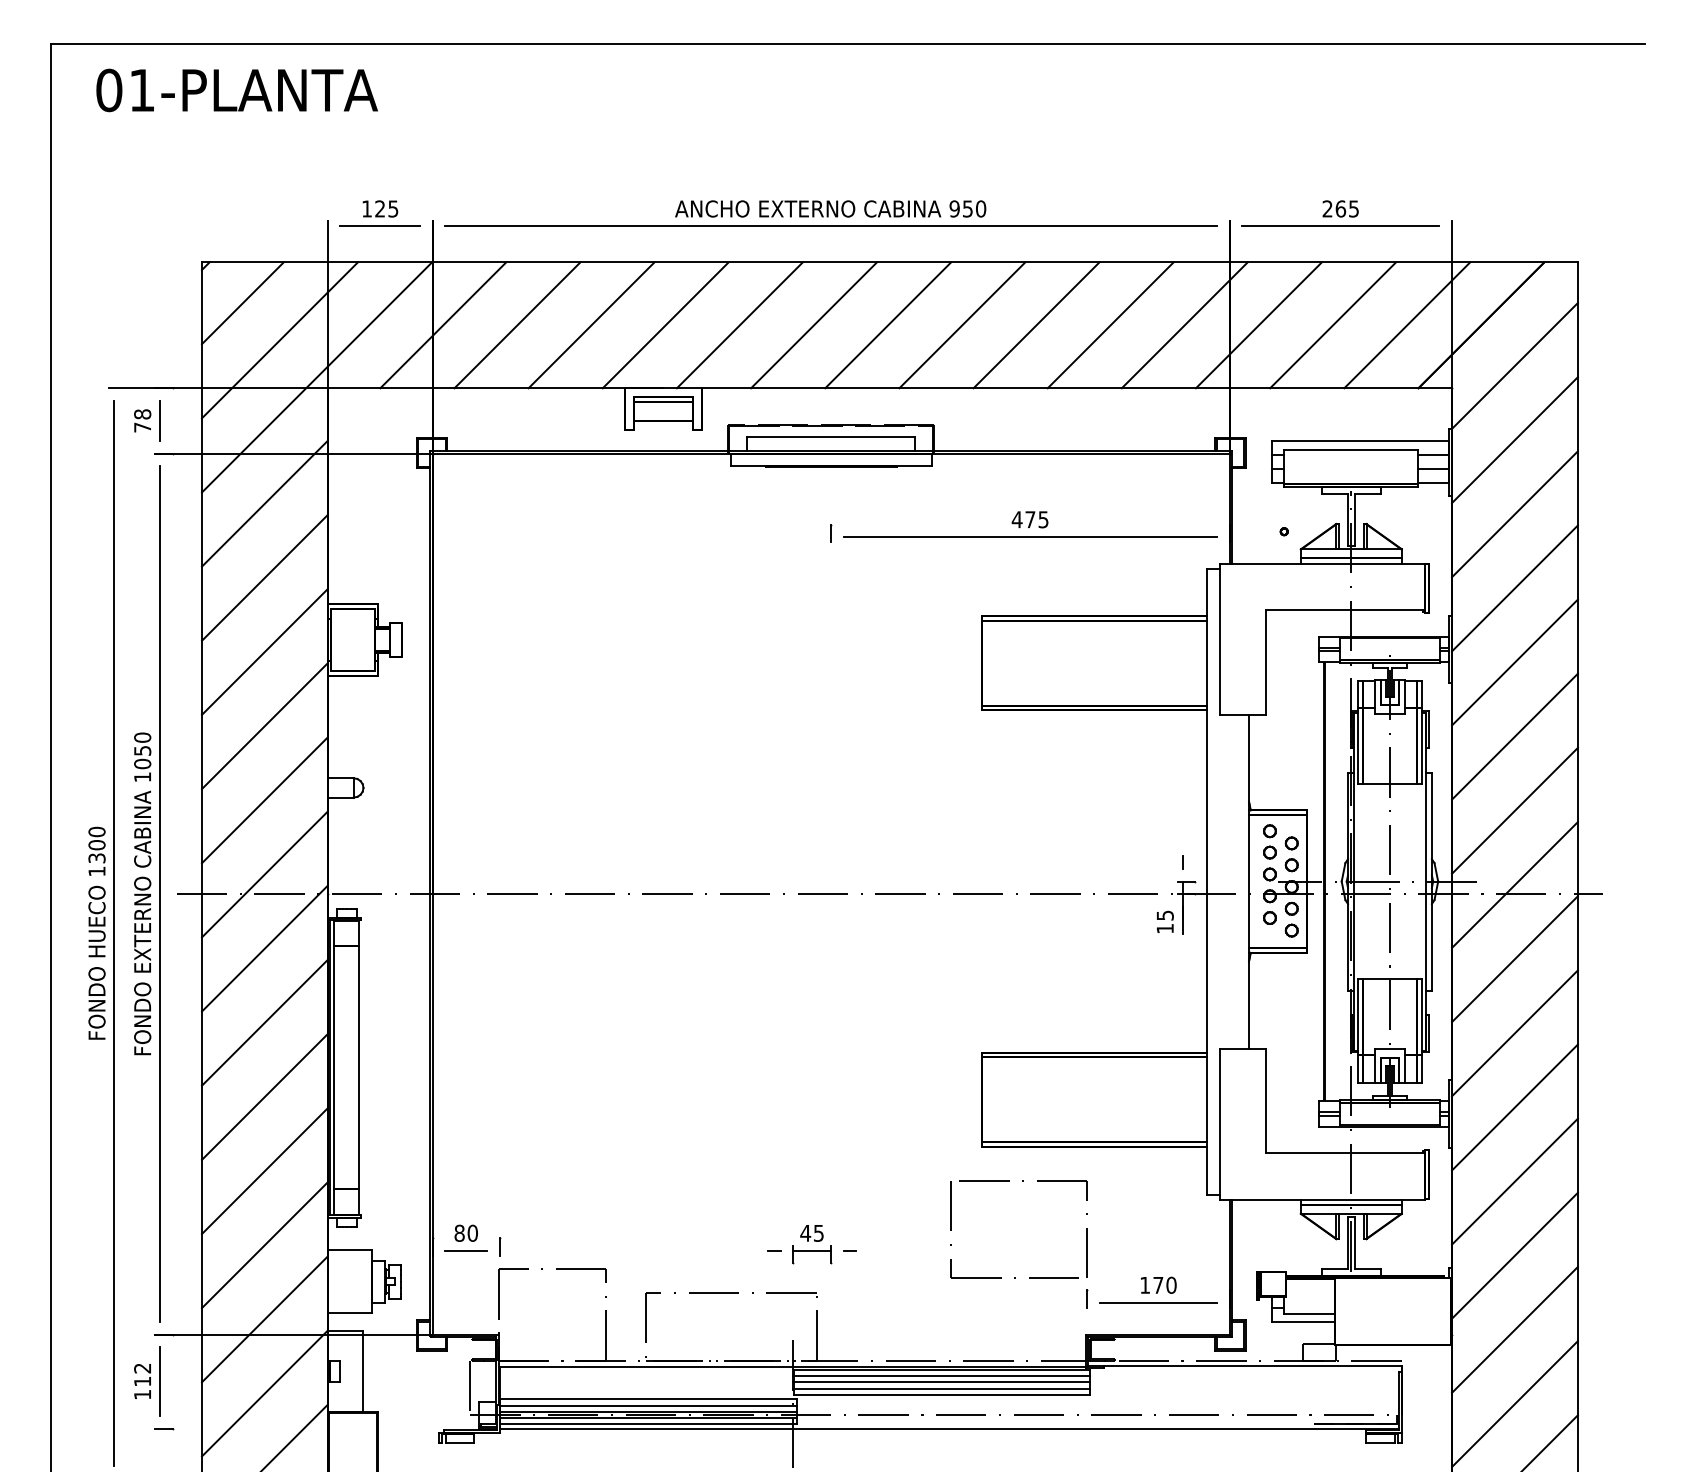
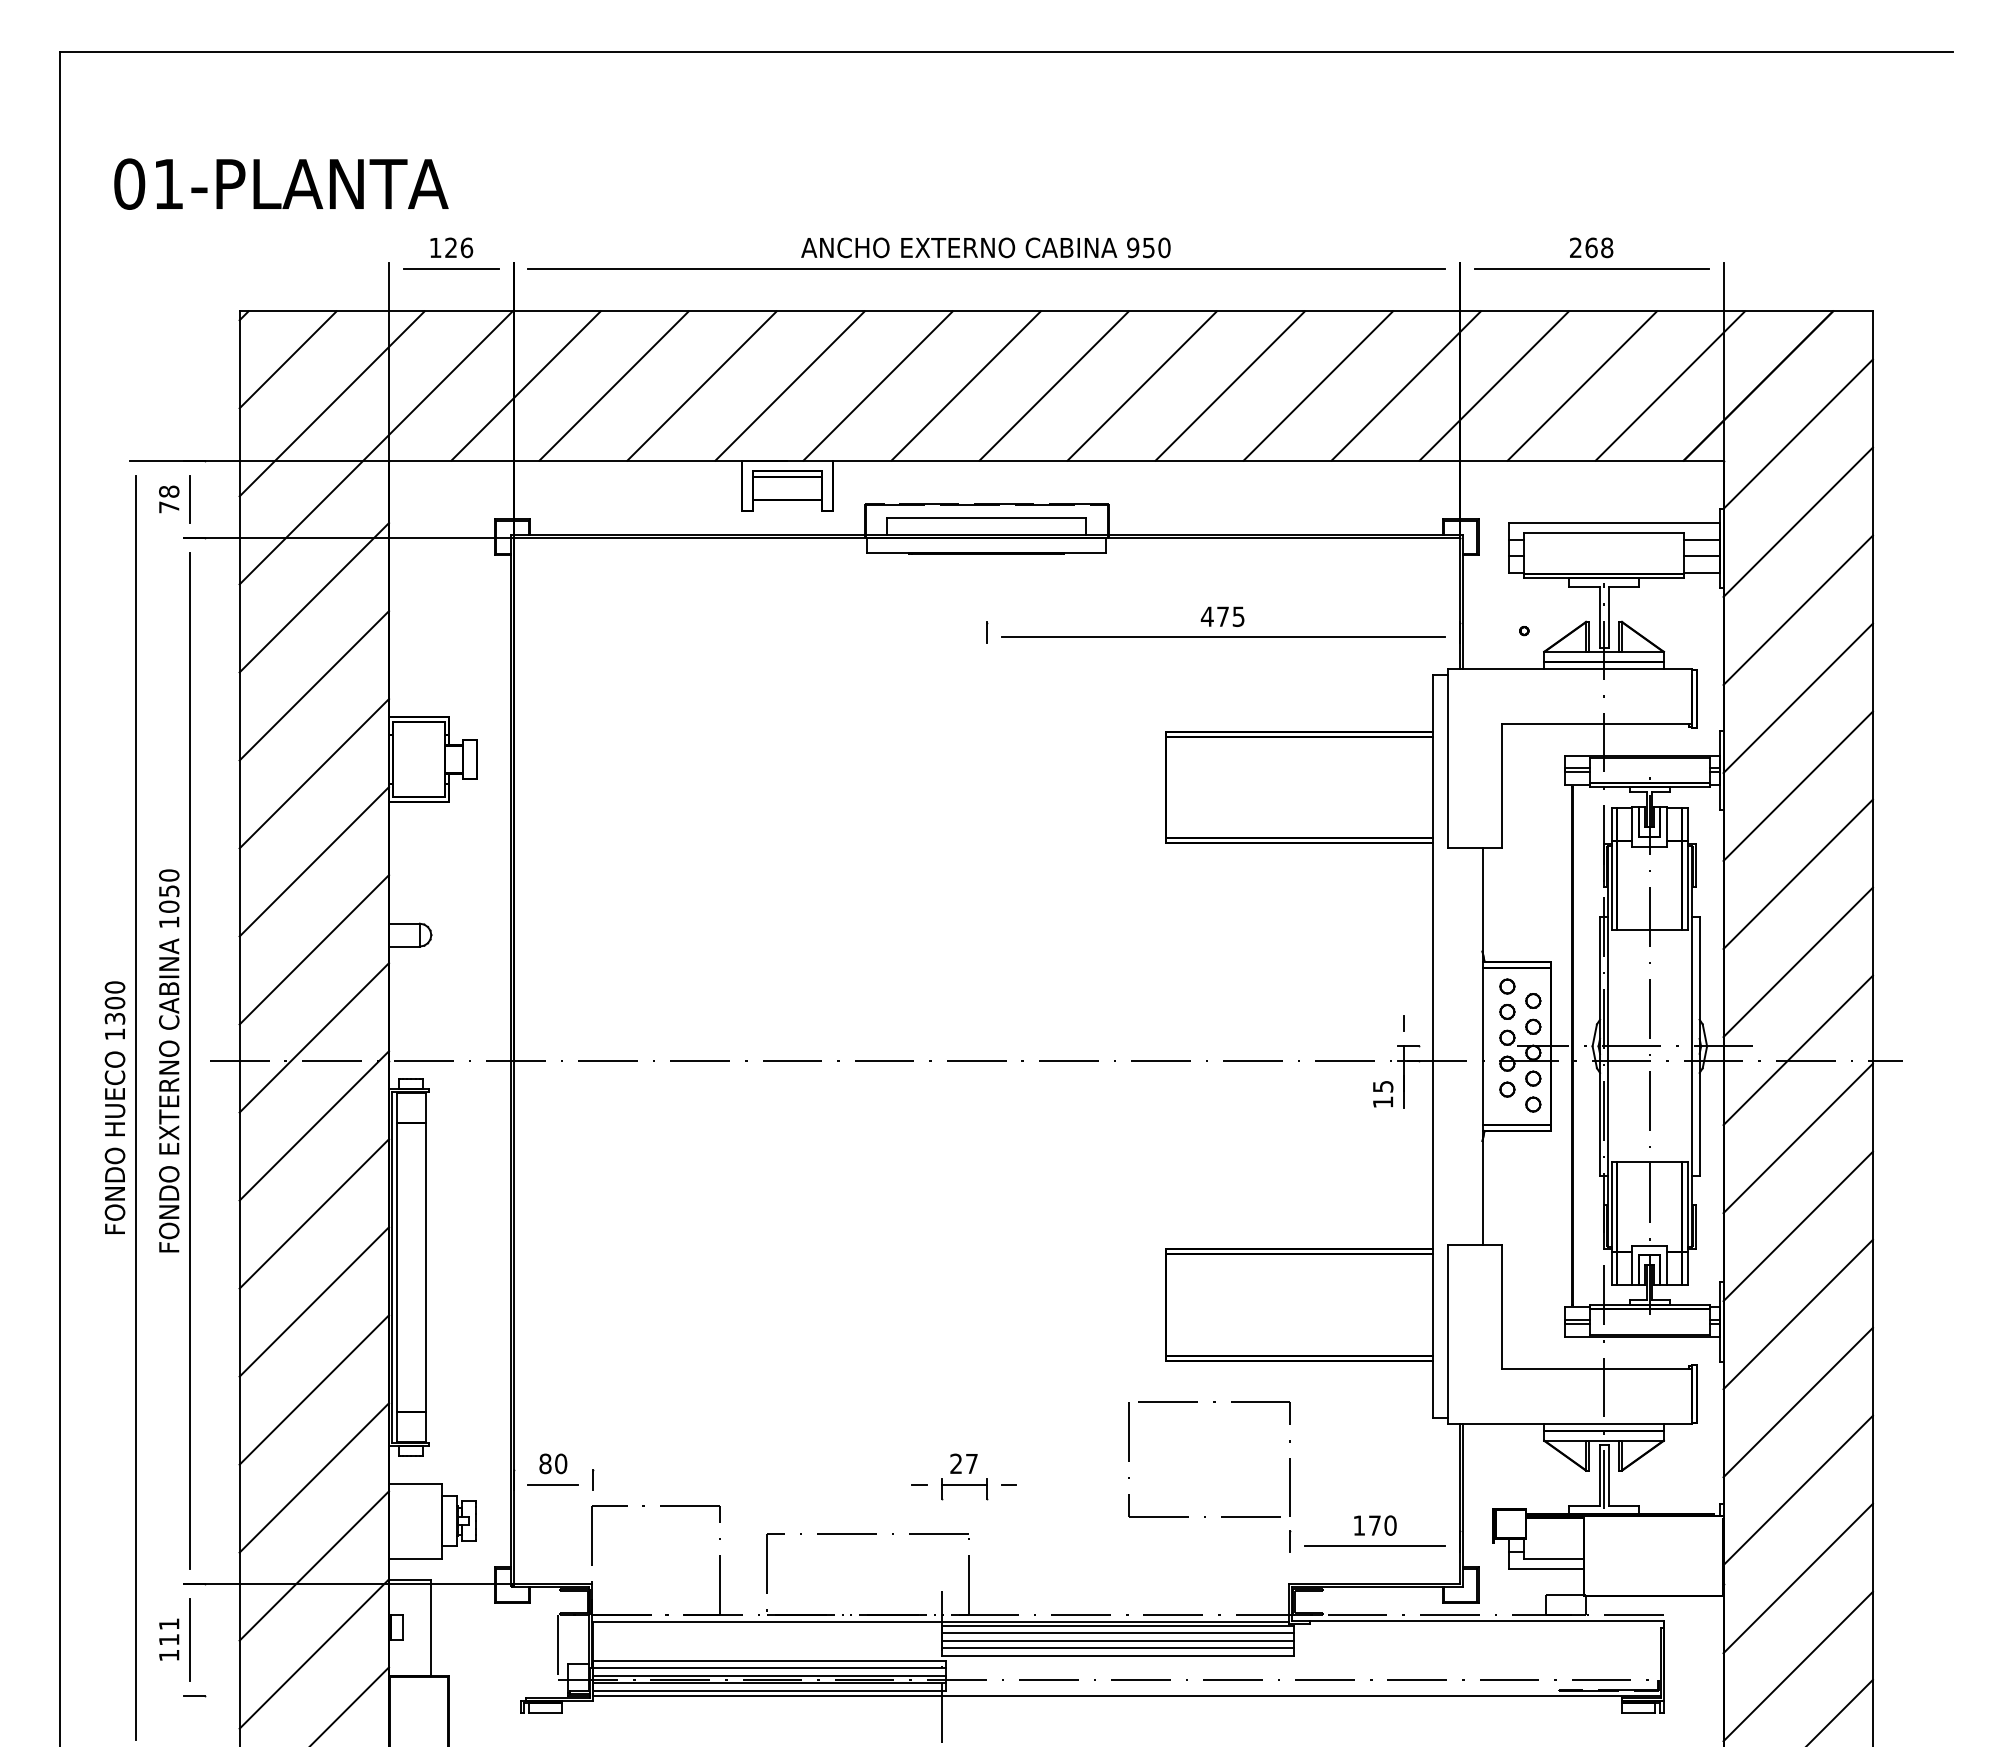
text: (237, 89) -> (281, 183), moved
text: (393, 208) -> (466, 247), 125 -> 126
text: (1354, 208) -> (1607, 247), 265 -> 268
text: (811, 1233) -> (963, 1463), 45 -> 27
text: (142, 1368) -> (169, 1624), 112 -> 111

